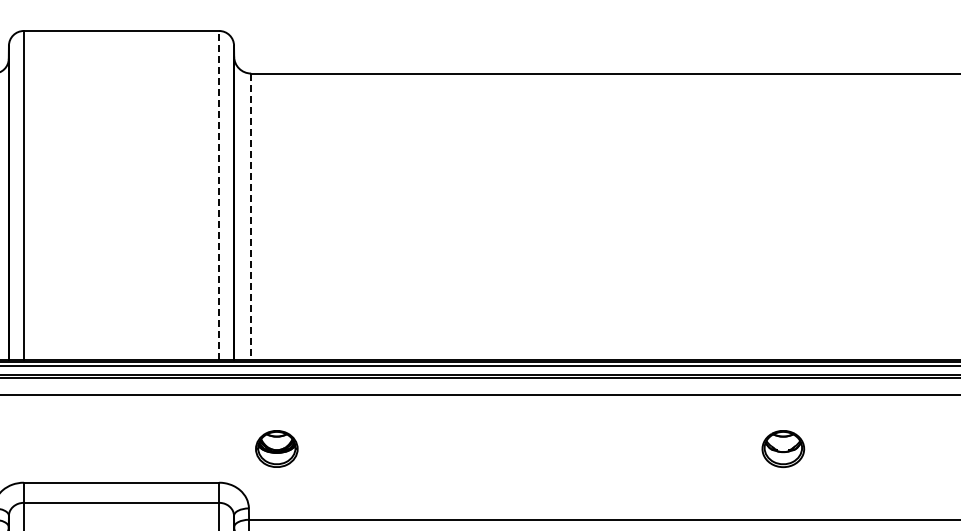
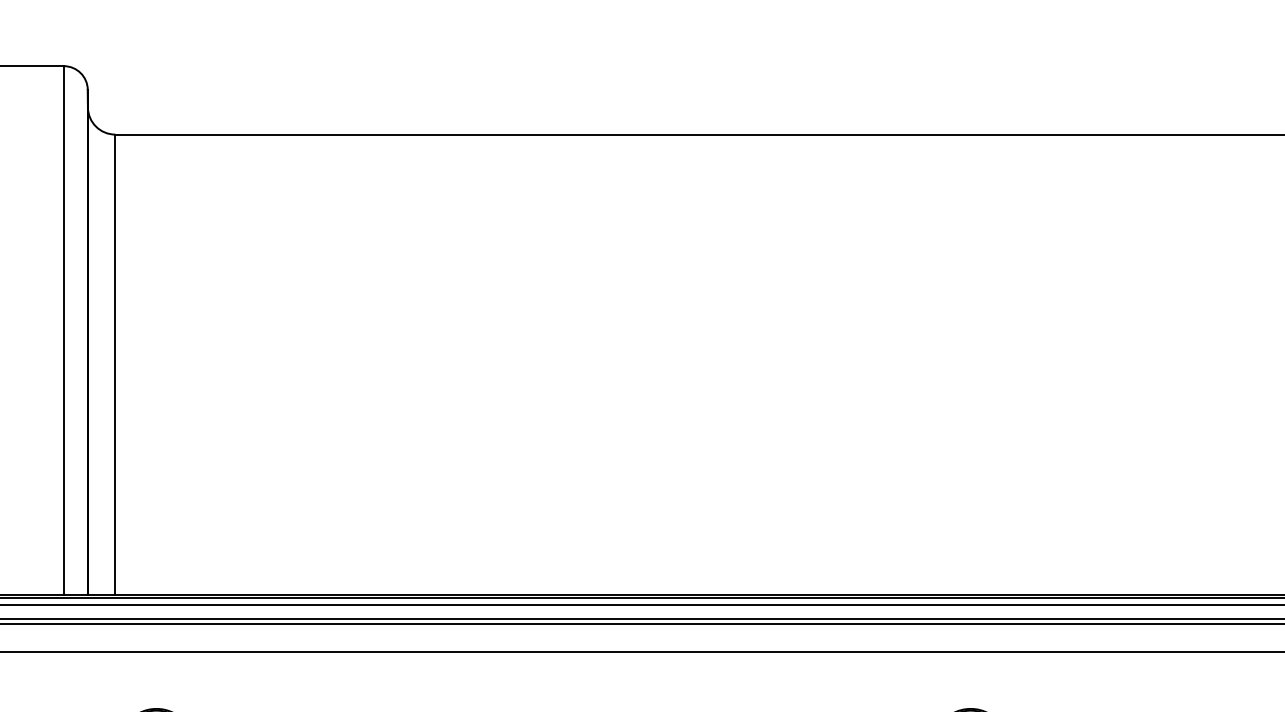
line: (219, 195) -> (64, 330), dashed -> solid
line: (251, 217) -> (115, 365), dashed -> solid

